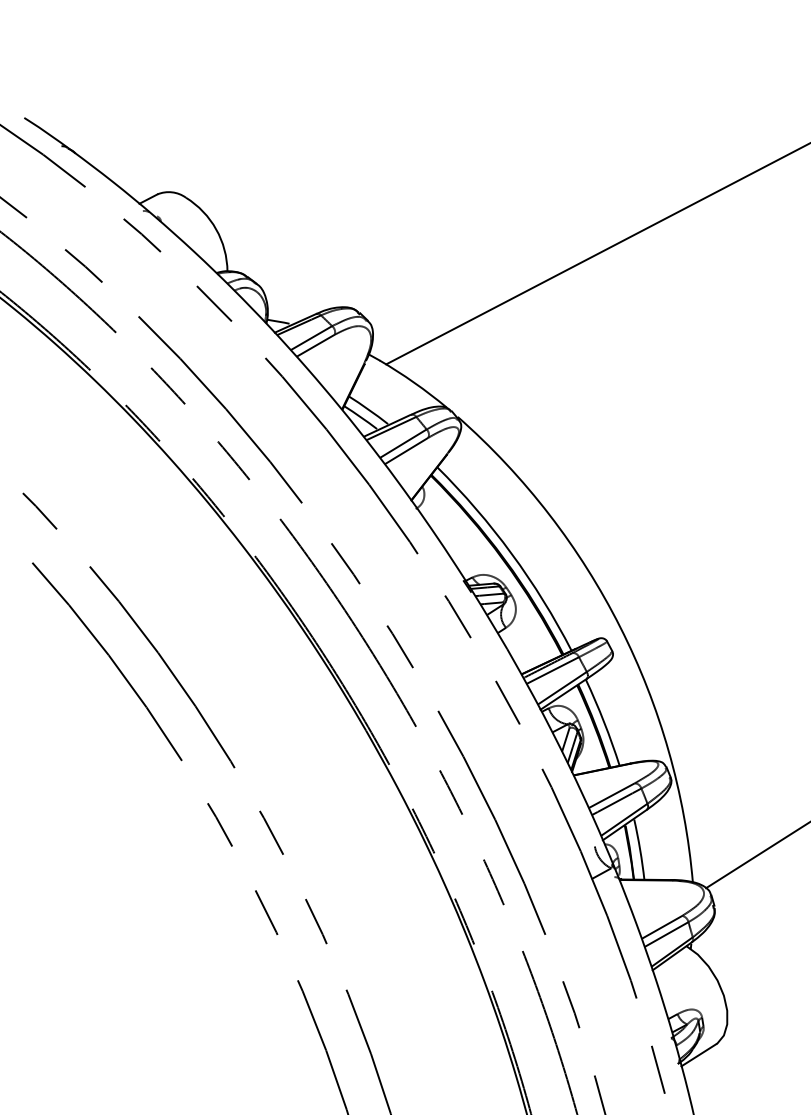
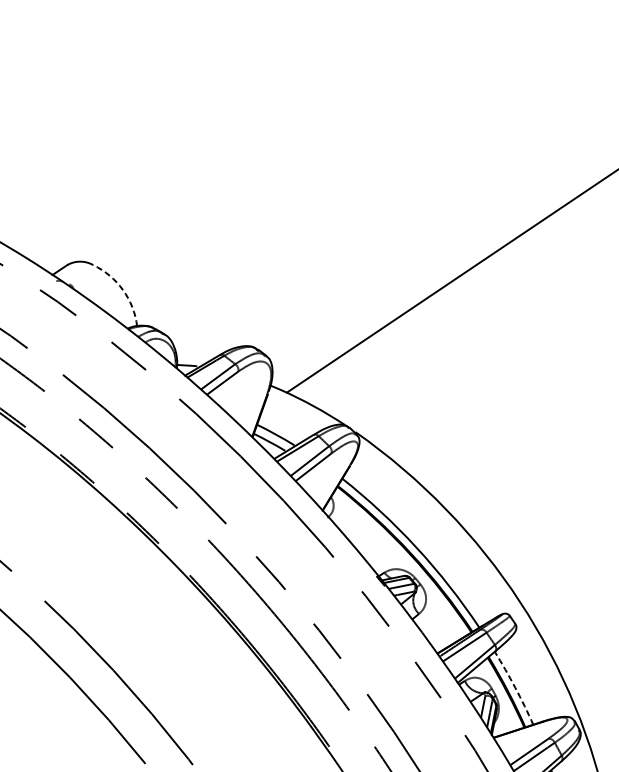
arc: (216, 229) -> (123, 290), solid -> dashed
arc: (604, 722) -> (515, 687), solid -> dashed

